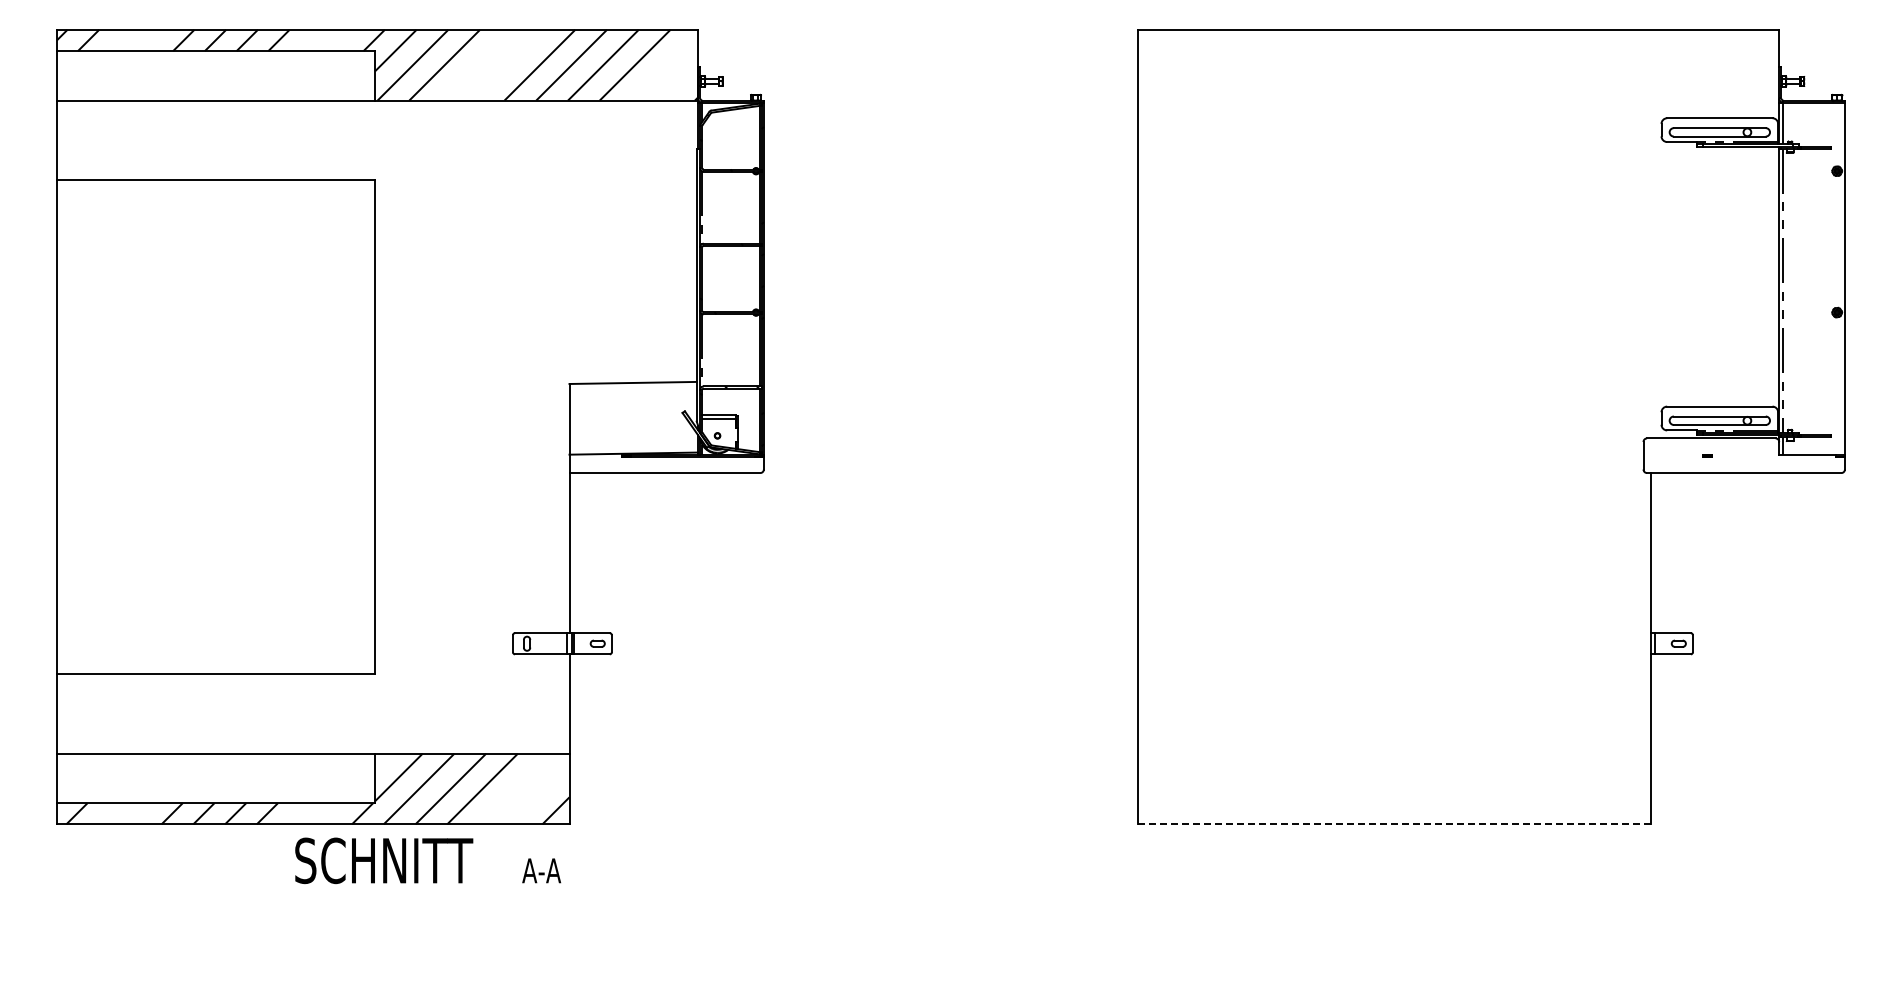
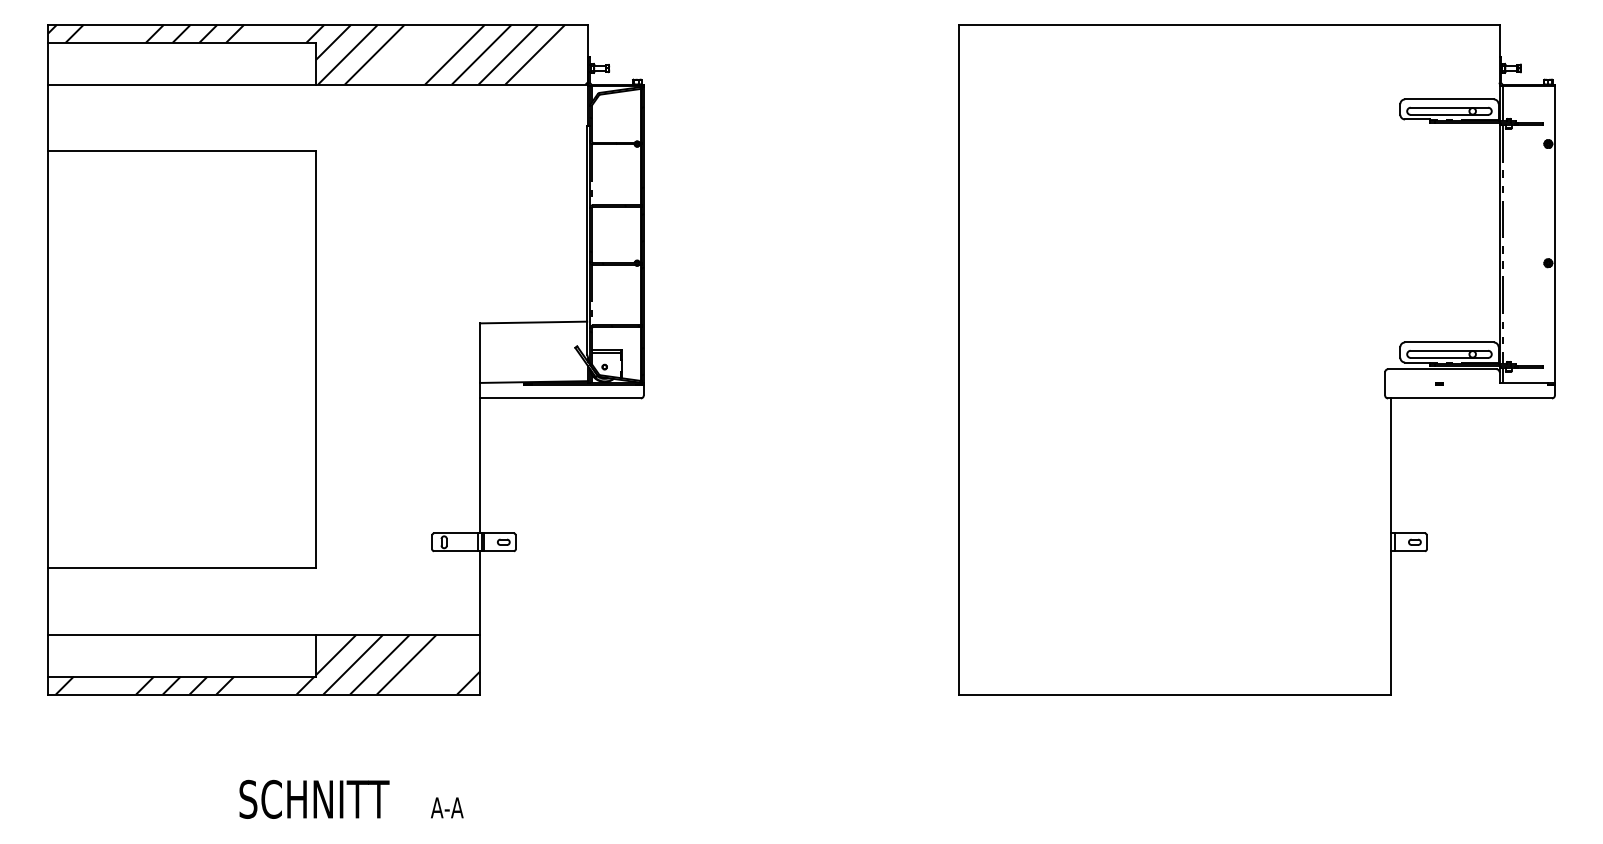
line: (1393, 824) -> (1174, 694), dashed -> solid
text: (428, 860) -> (351, 799), moved

